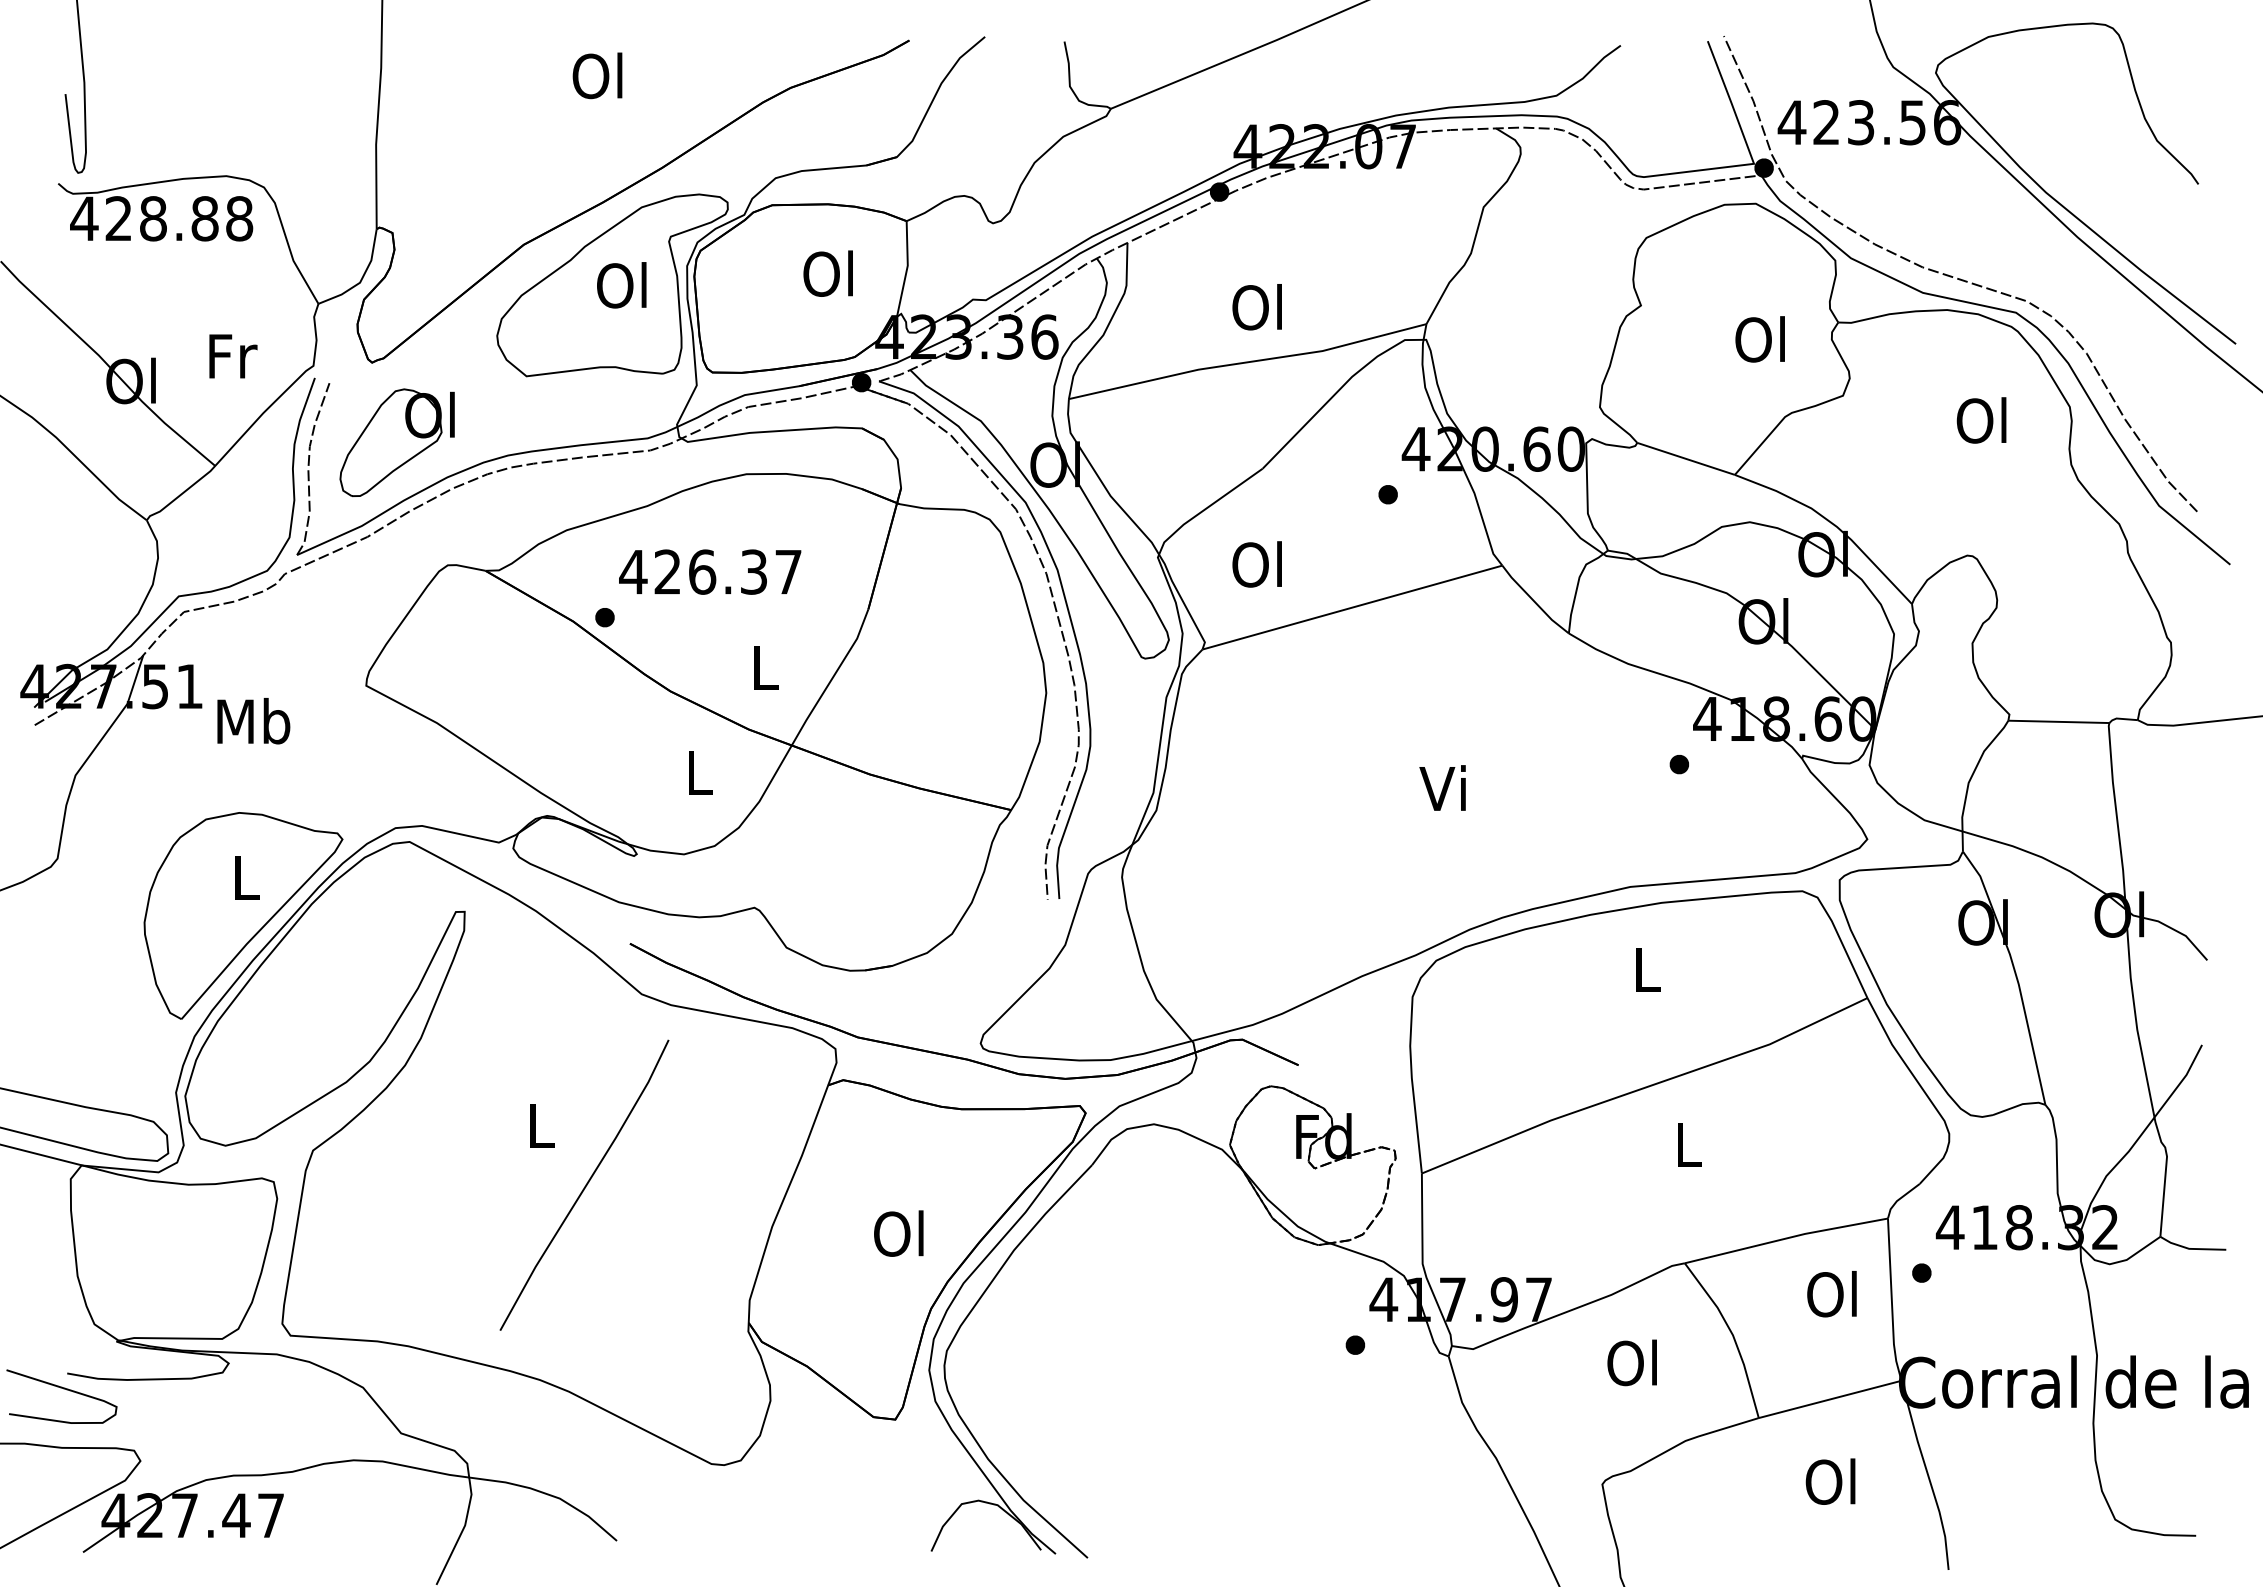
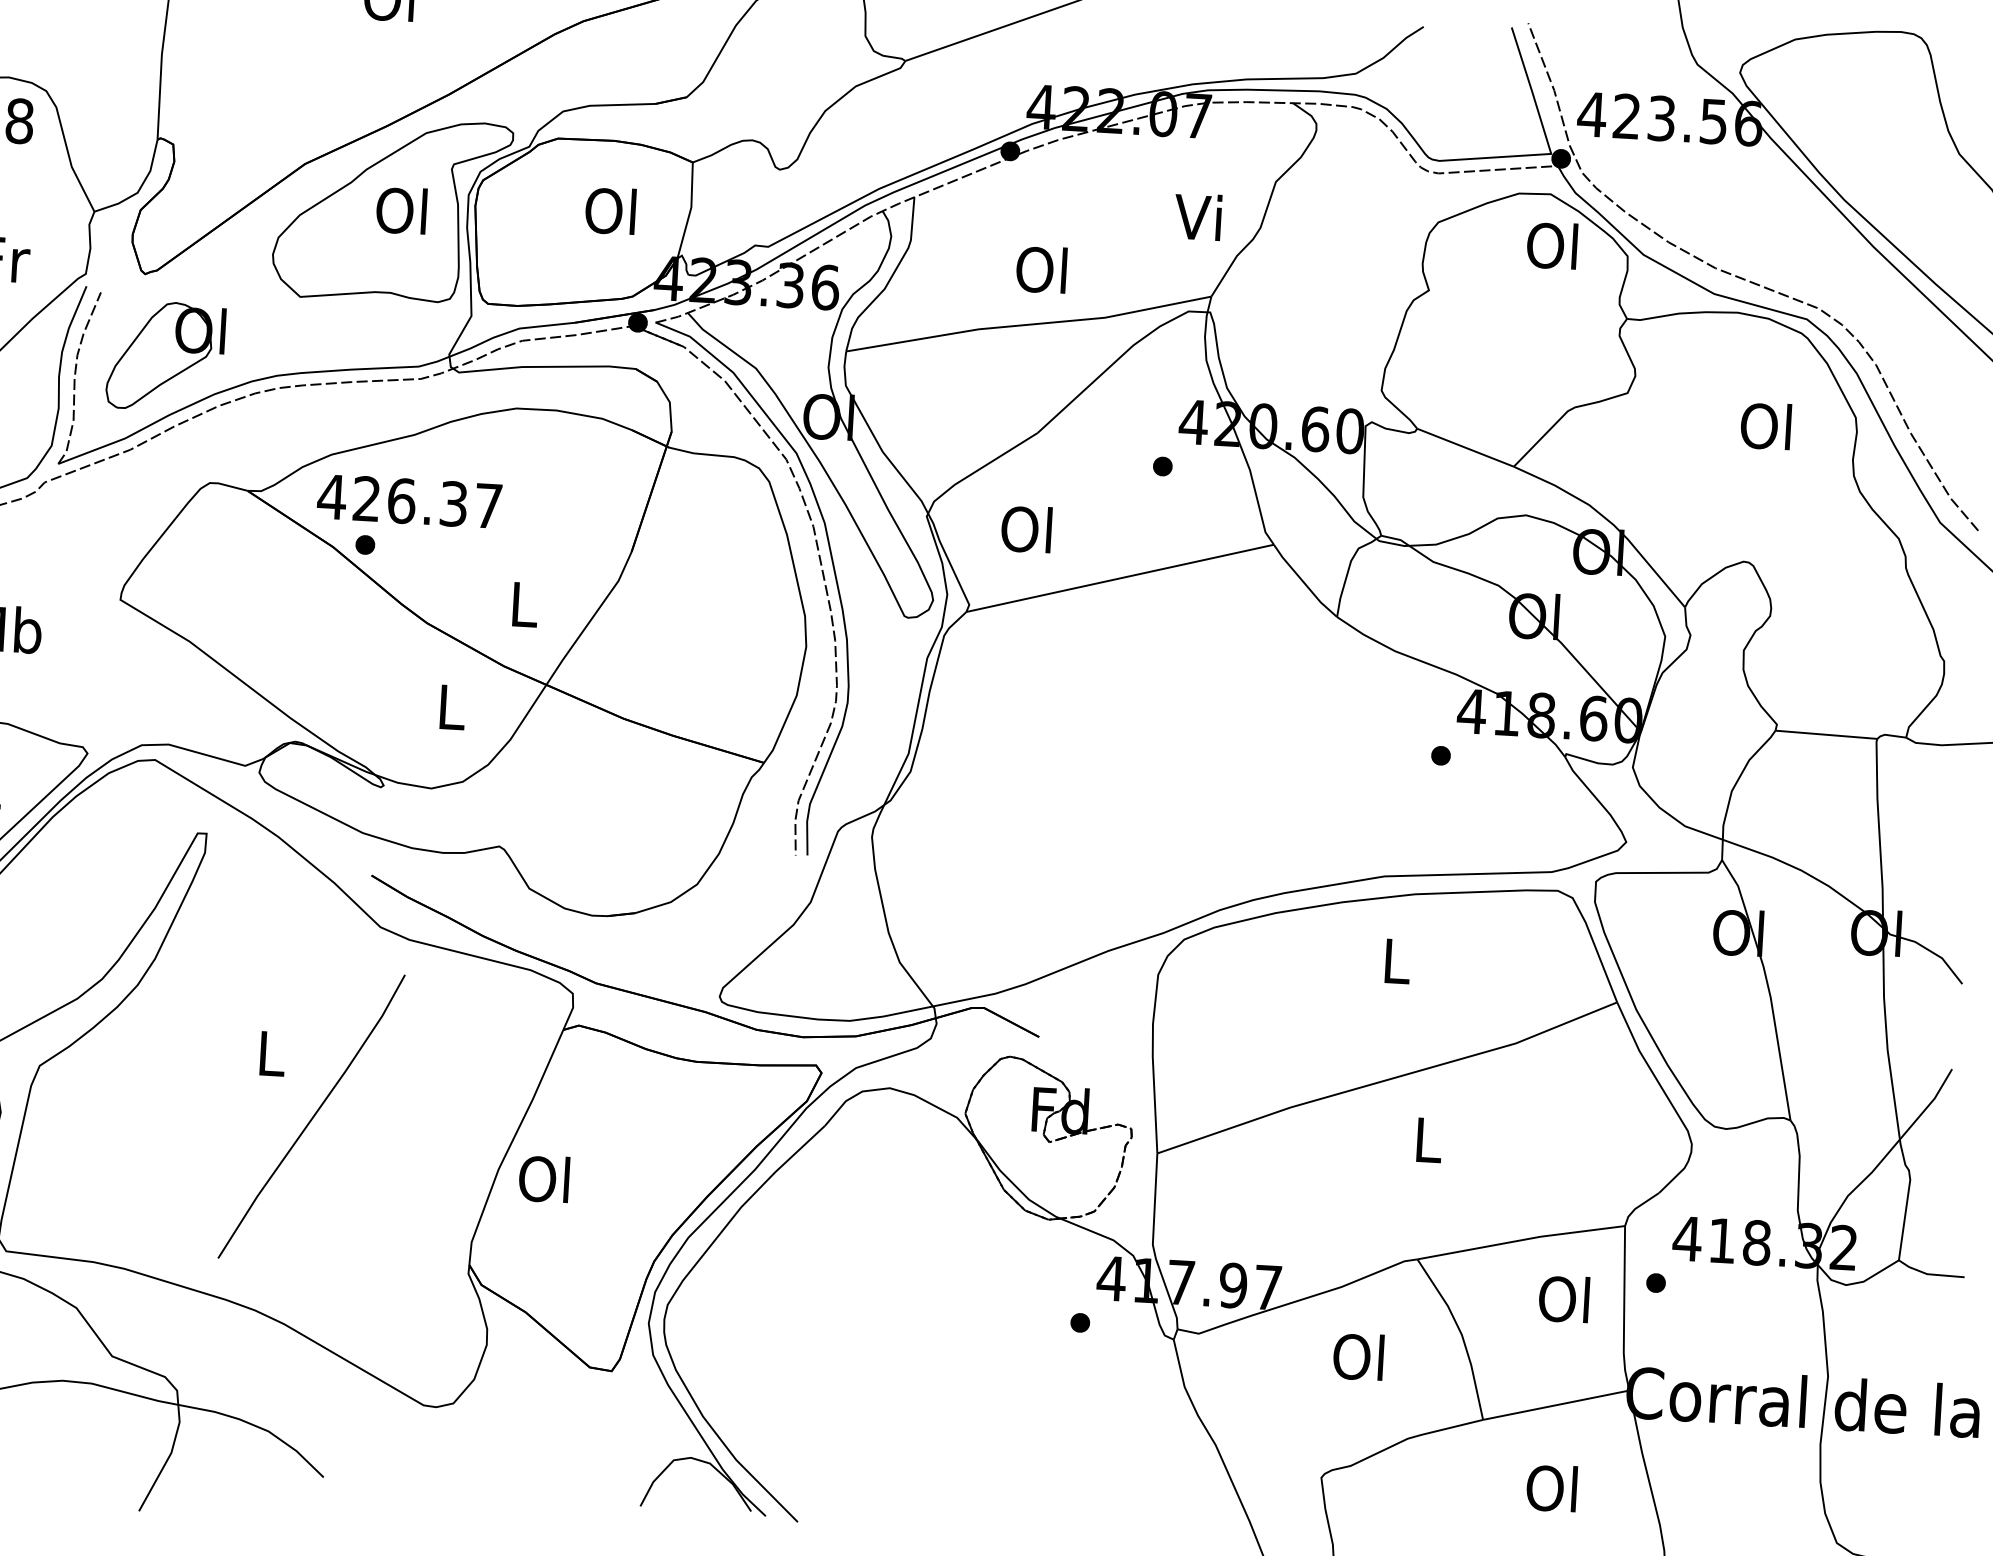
text: (1759, 339) -> (1551, 245), moved
text: (710, 571) -> (409, 500), moved
text: (1442, 787) -> (1197, 216), moved
text: (898, 1233) -> (543, 1178), moved

